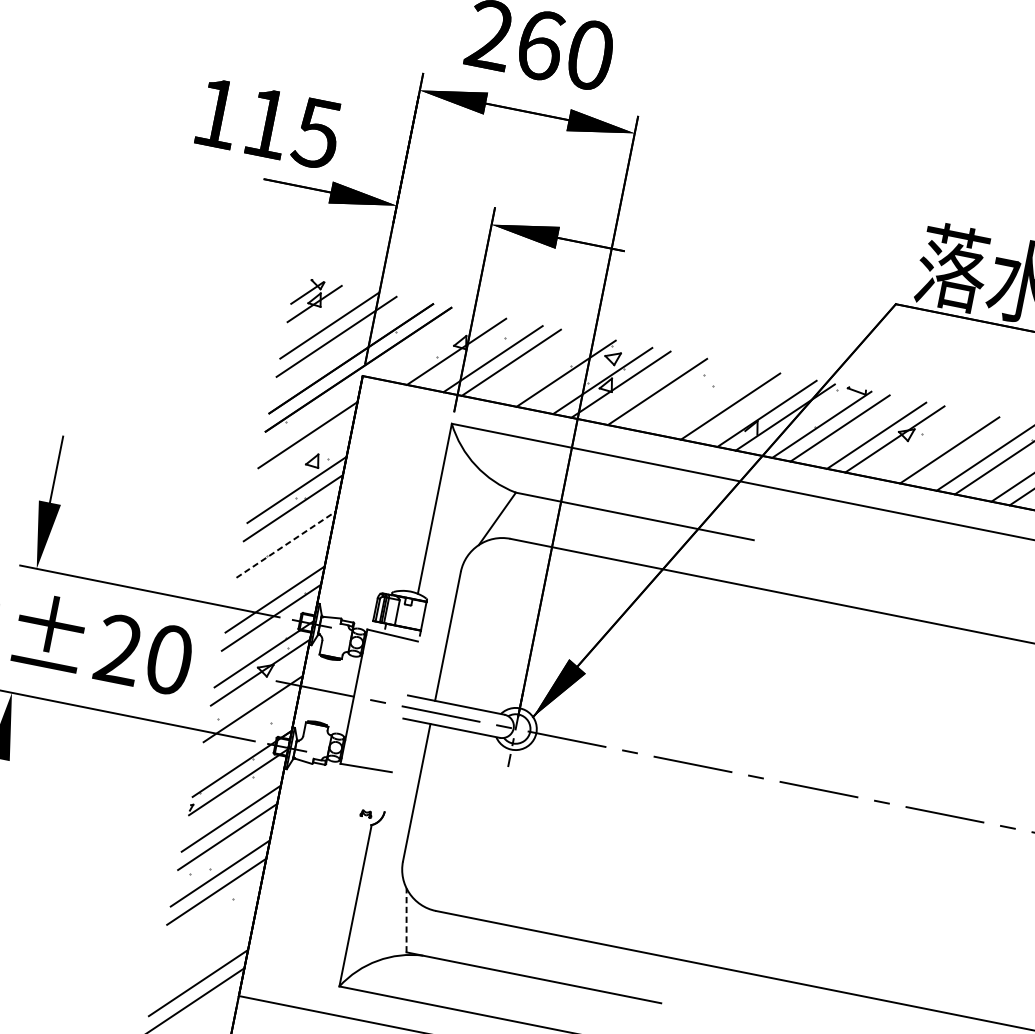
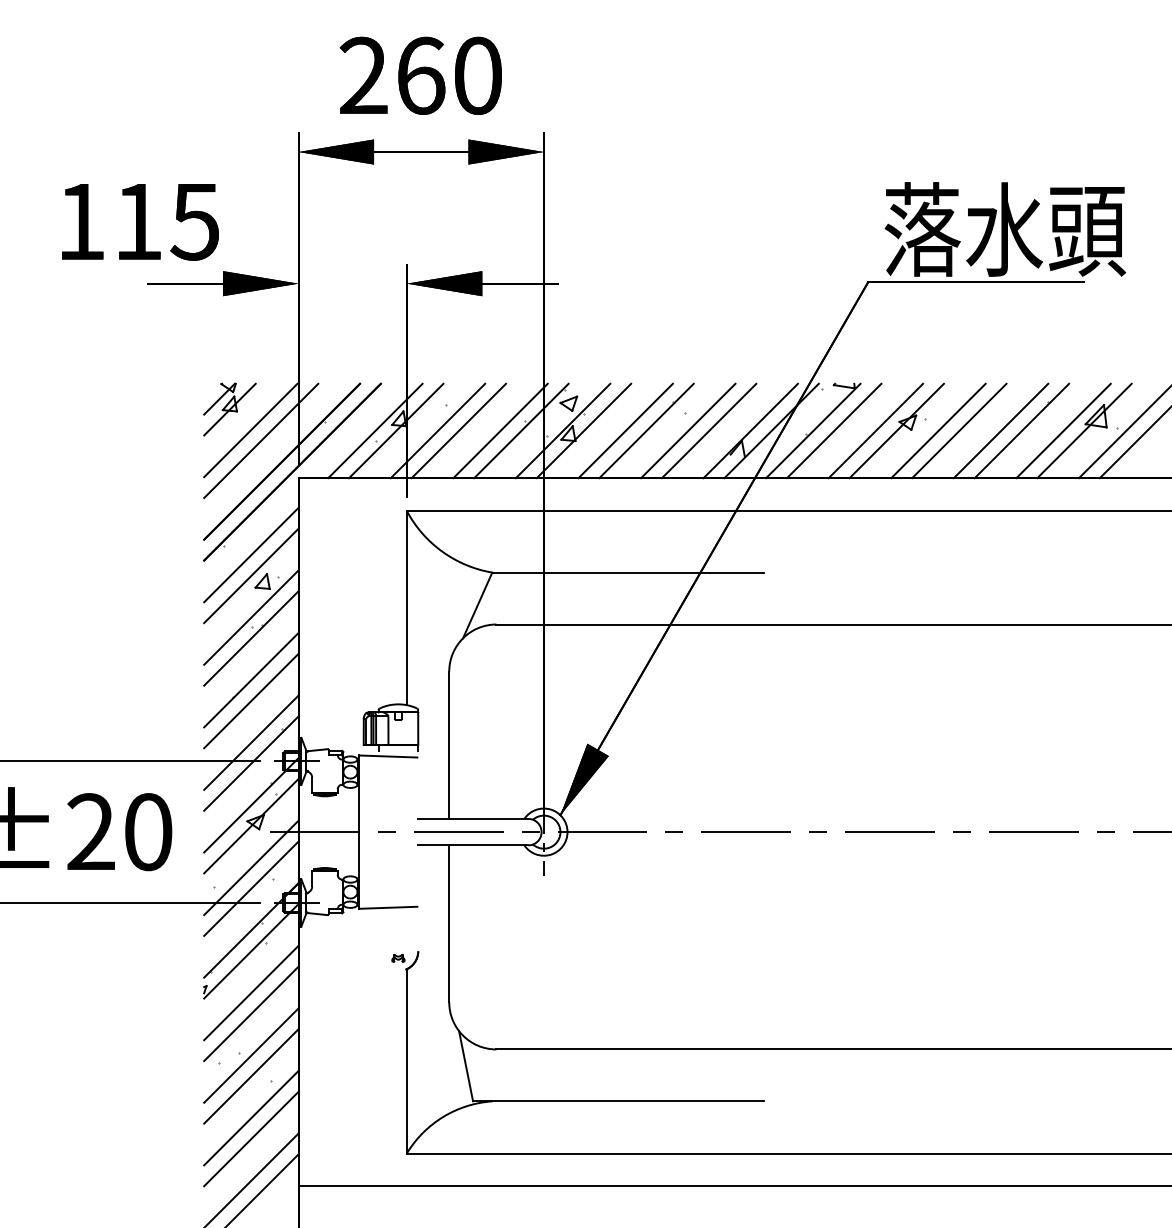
line: (438, 347) -> (375, 430), added
line: (547, 369) -> (500, 430), added
line: (675, 395) -> (646, 430), added
line: (712, 402) -> (688, 430), added
line: (931, 446) -> (938, 430), added
line: (304, 453) -> (251, 575), added
line: (286, 545) -> (251, 680), dashed -> solid
line: (282, 562) -> (251, 700), added
line: (249, 727) -> (251, 888), added
line: (406, 920) -> (466, 1066), dashed -> solid
line: (209, 927) -> (251, 1117), added
line: (206, 946) -> (251, 1138), added

